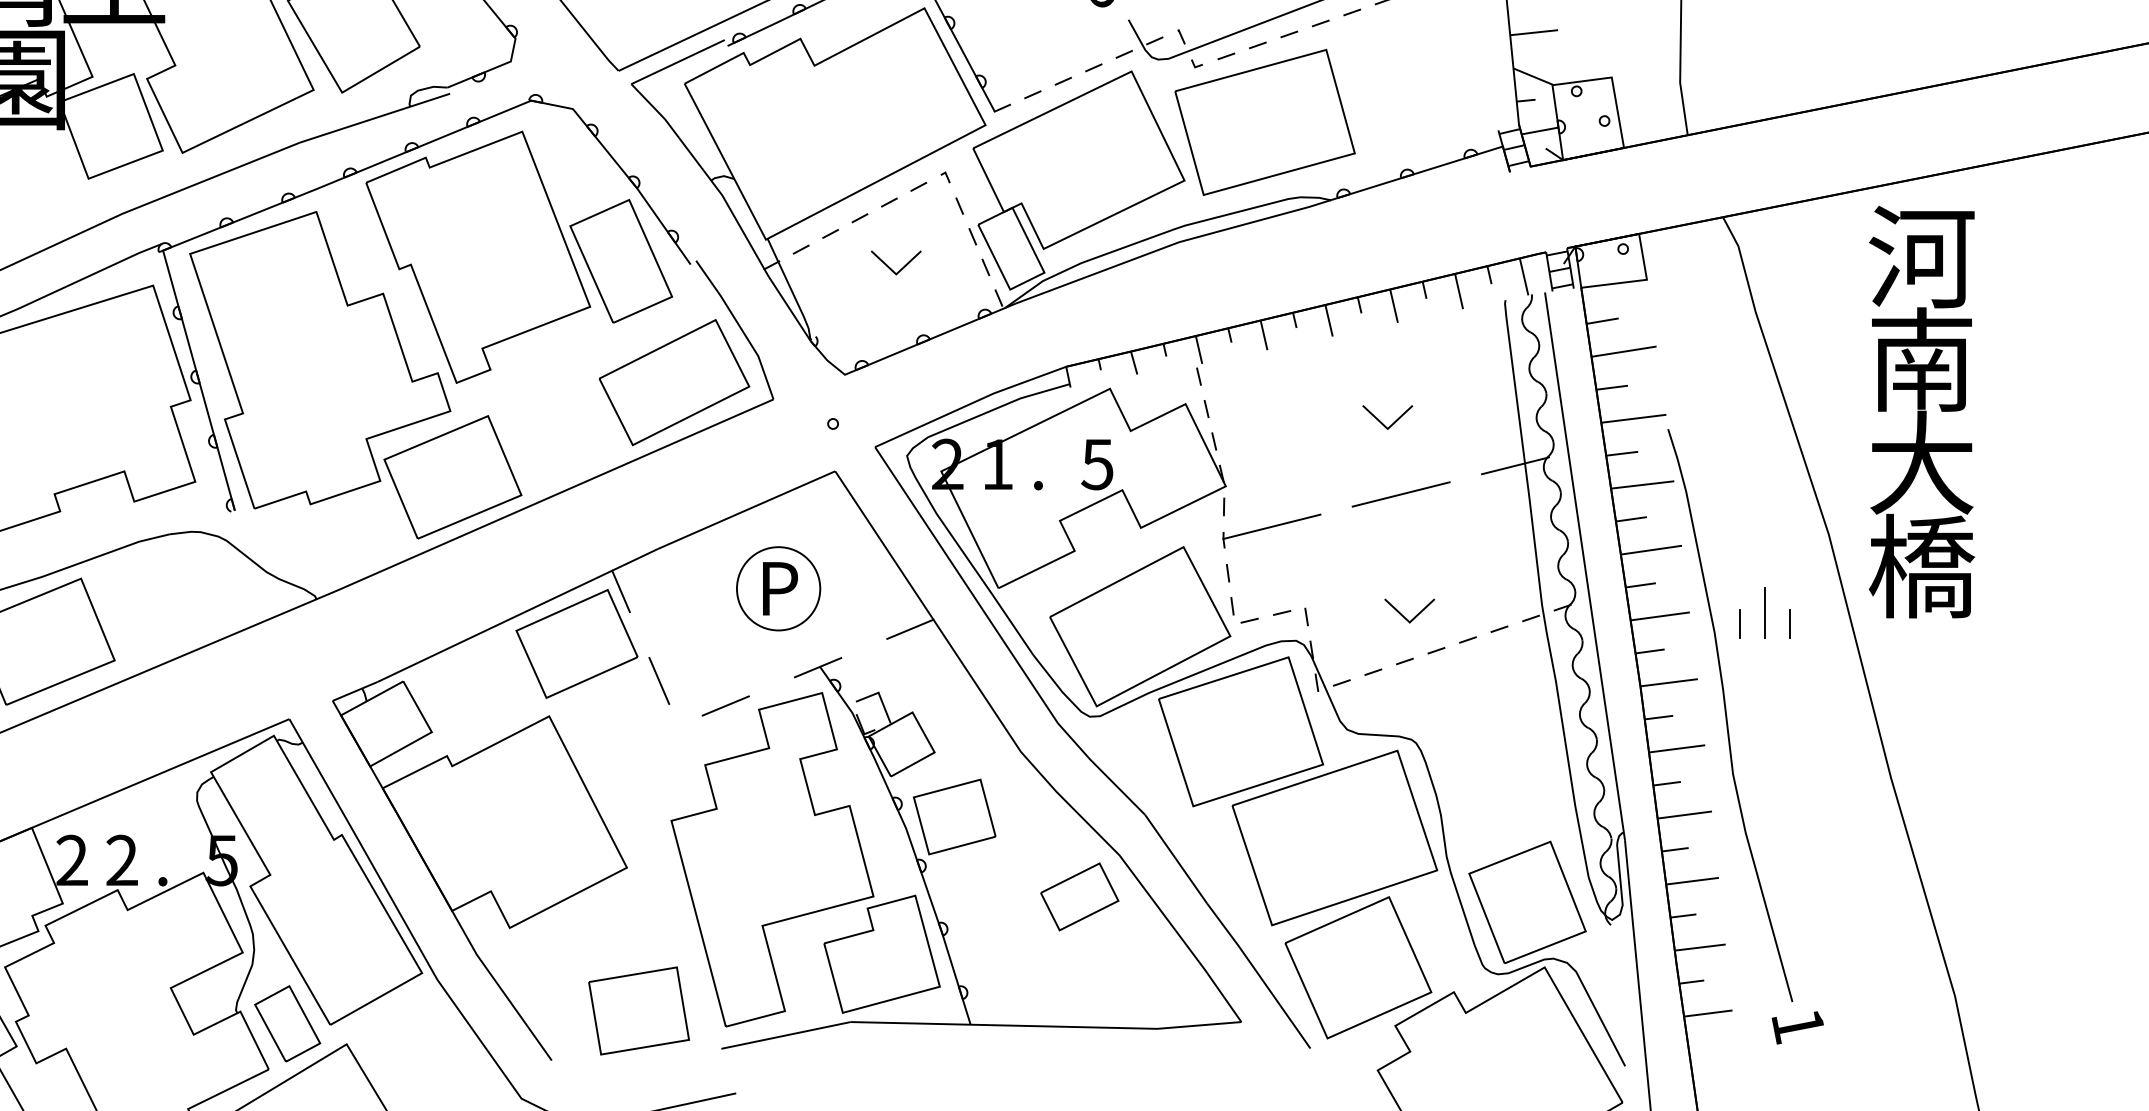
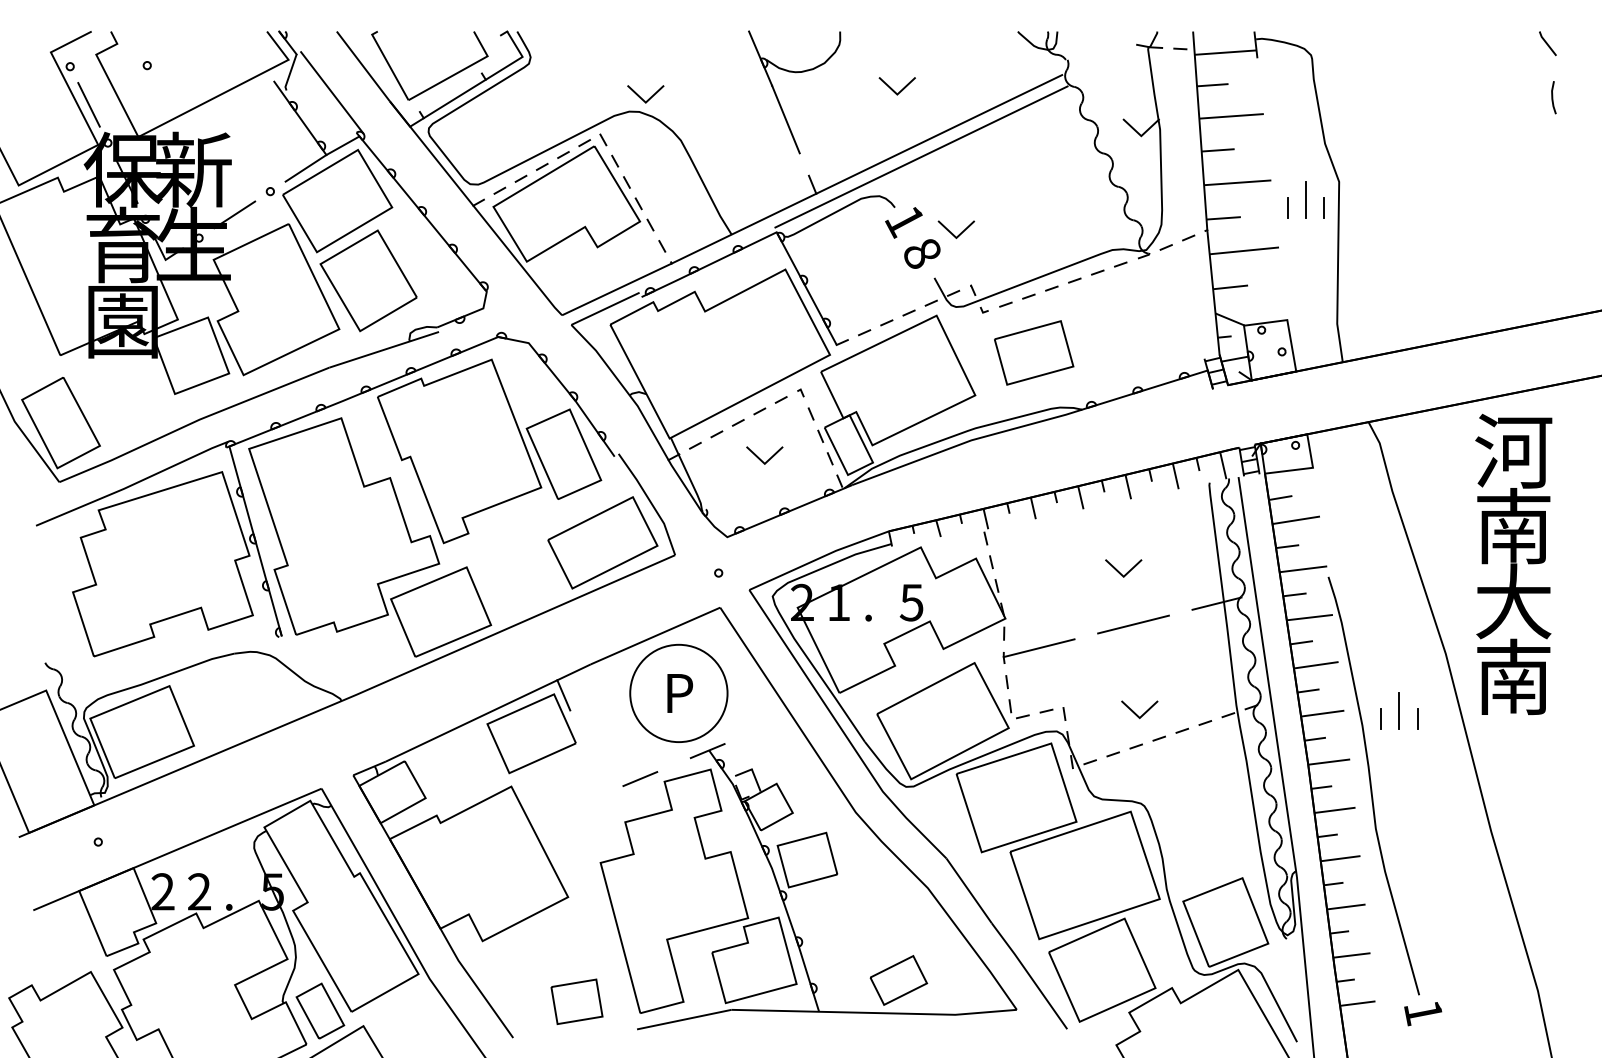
part: (1264, 121) -> (1033, 352), size x0.6
text: (1921, 565) -> (1513, 676), 橋 -> 南
circle: (778, 588) -> (678, 693), size x1.6
line: (909, 629) -> (774, 723), removed
line: (658, 680) -> (591, 760), removed
part: (1079, 896) -> (898, 980), moved
part: (638, 1010) -> (576, 1001), size x0.7

